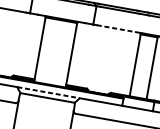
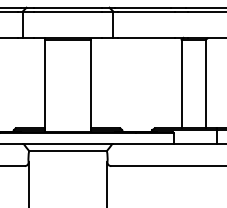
line: (116, 28) -> (146, 37), dashed -> solid
line: (48, 92) -> (68, 143), dashed -> solid

